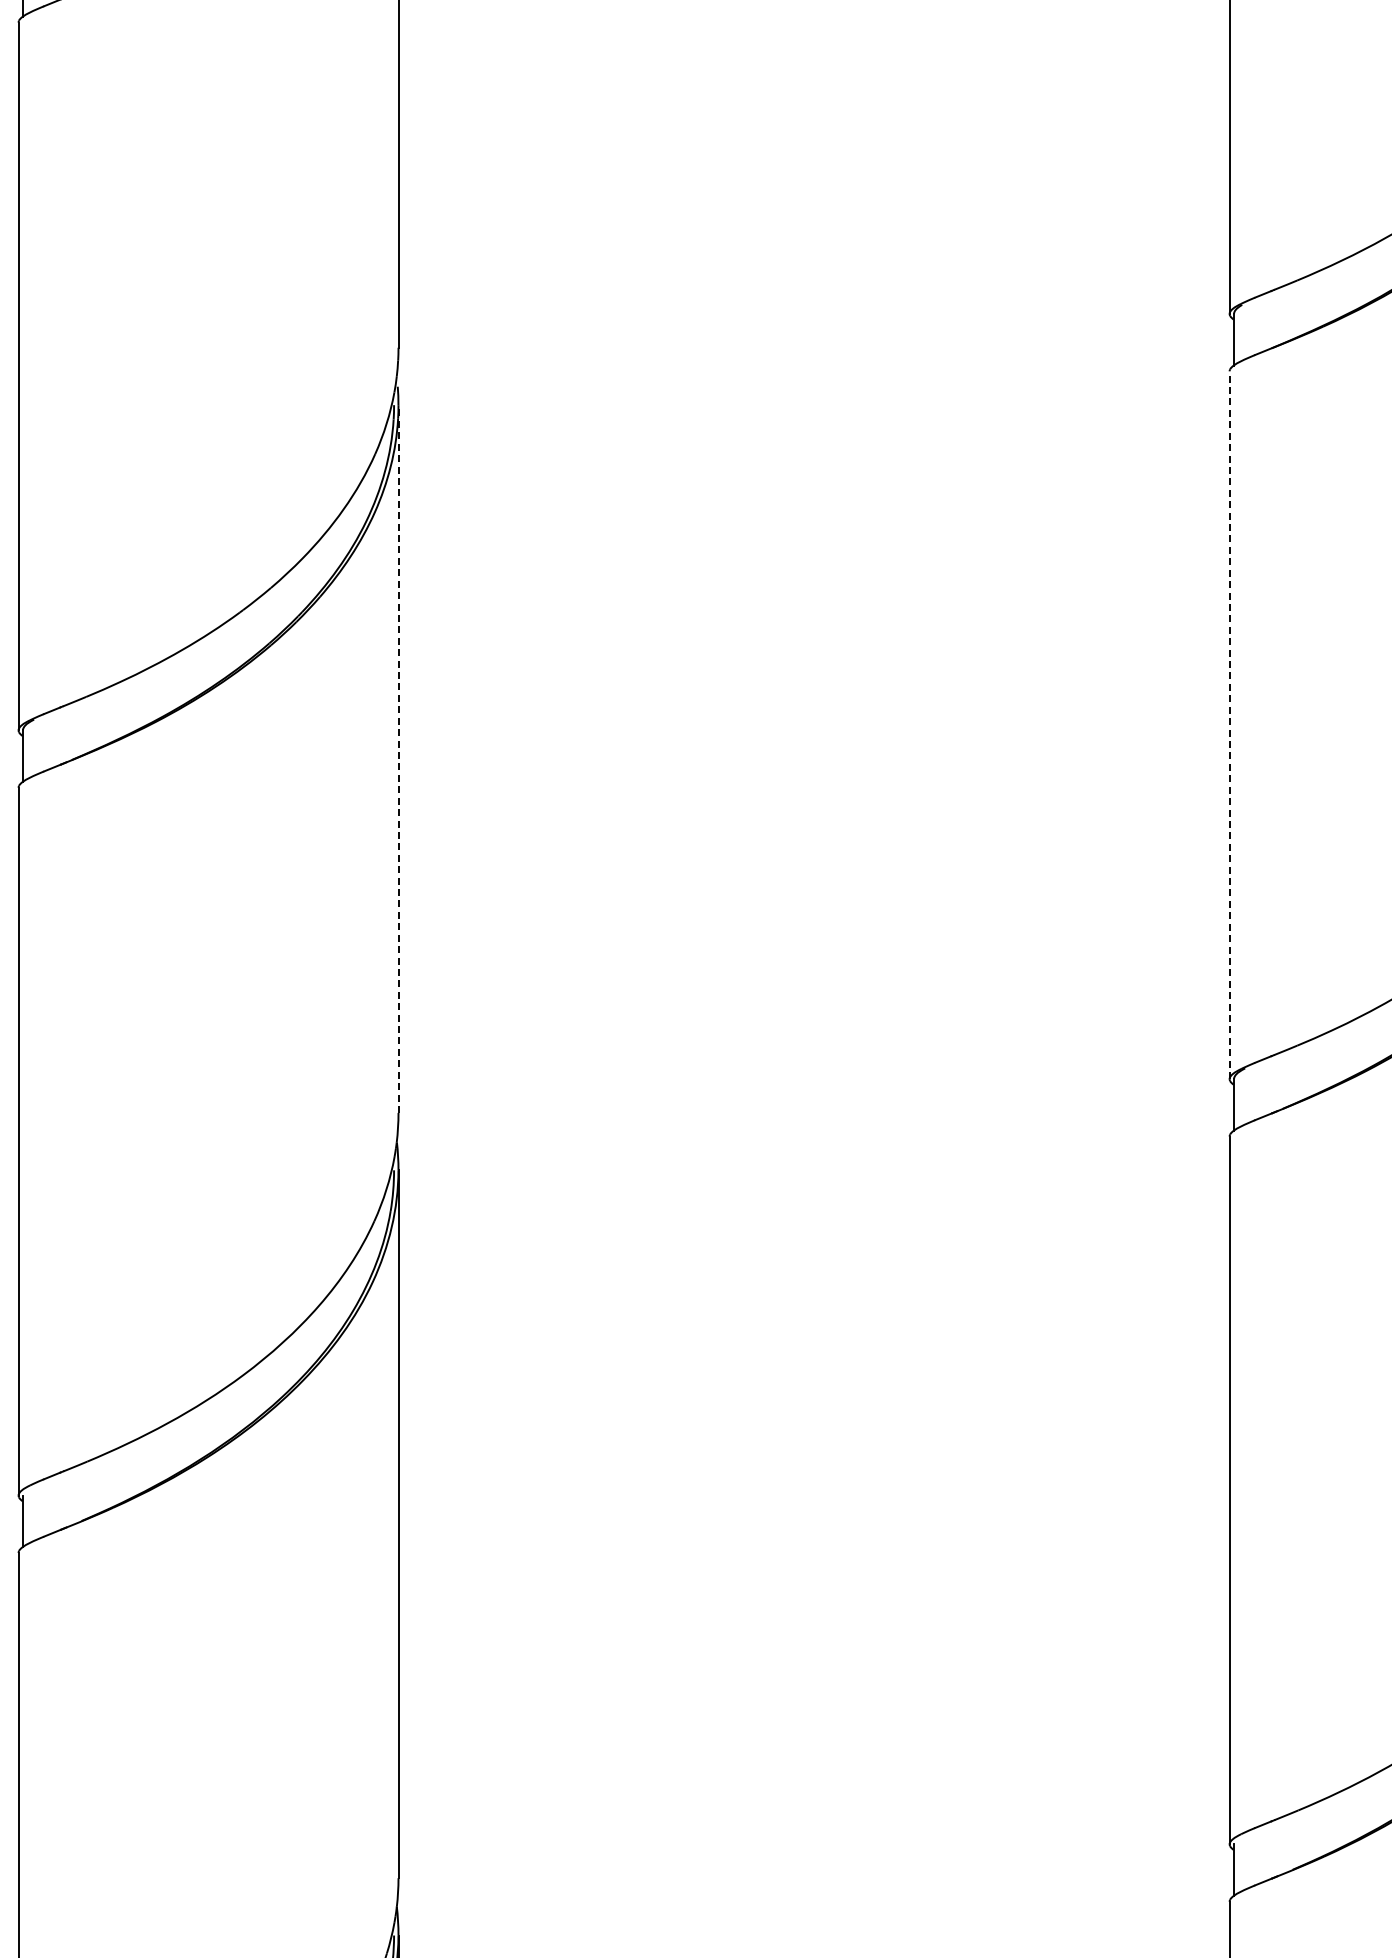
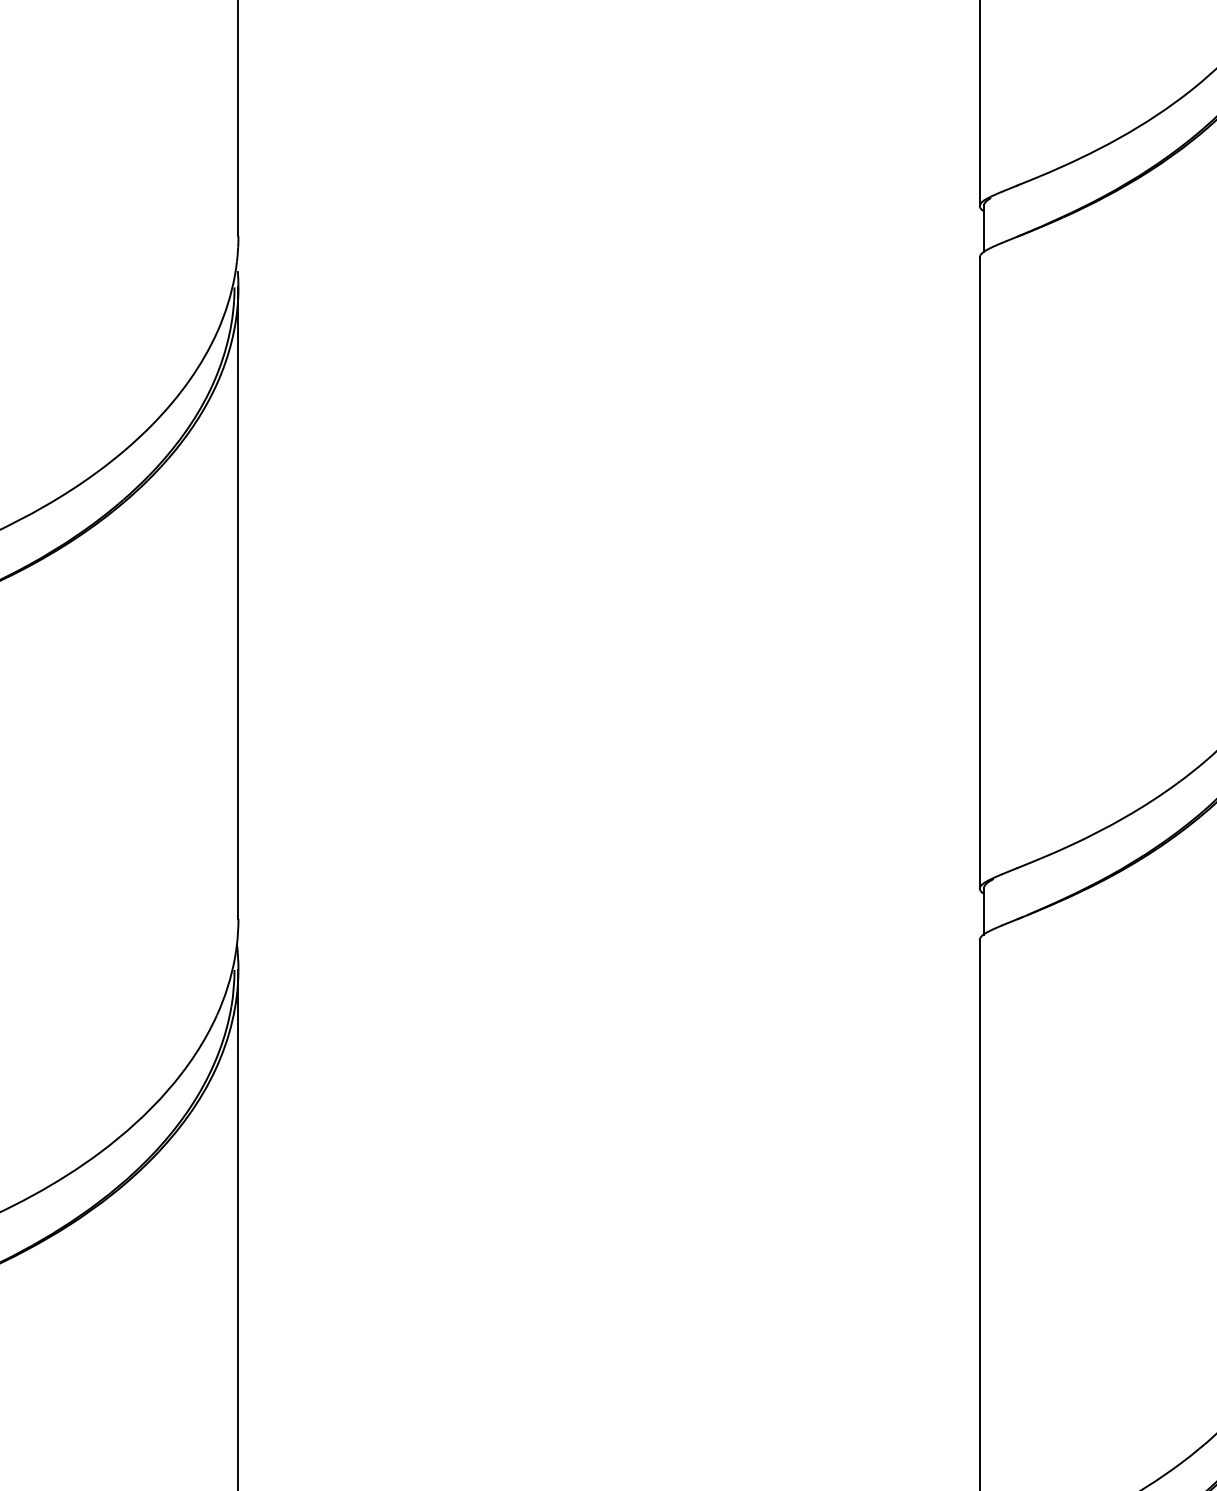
line: (1229, 725) -> (979, 573), dashed -> solid
line: (398, 759) -> (238, 603), dashed -> solid

